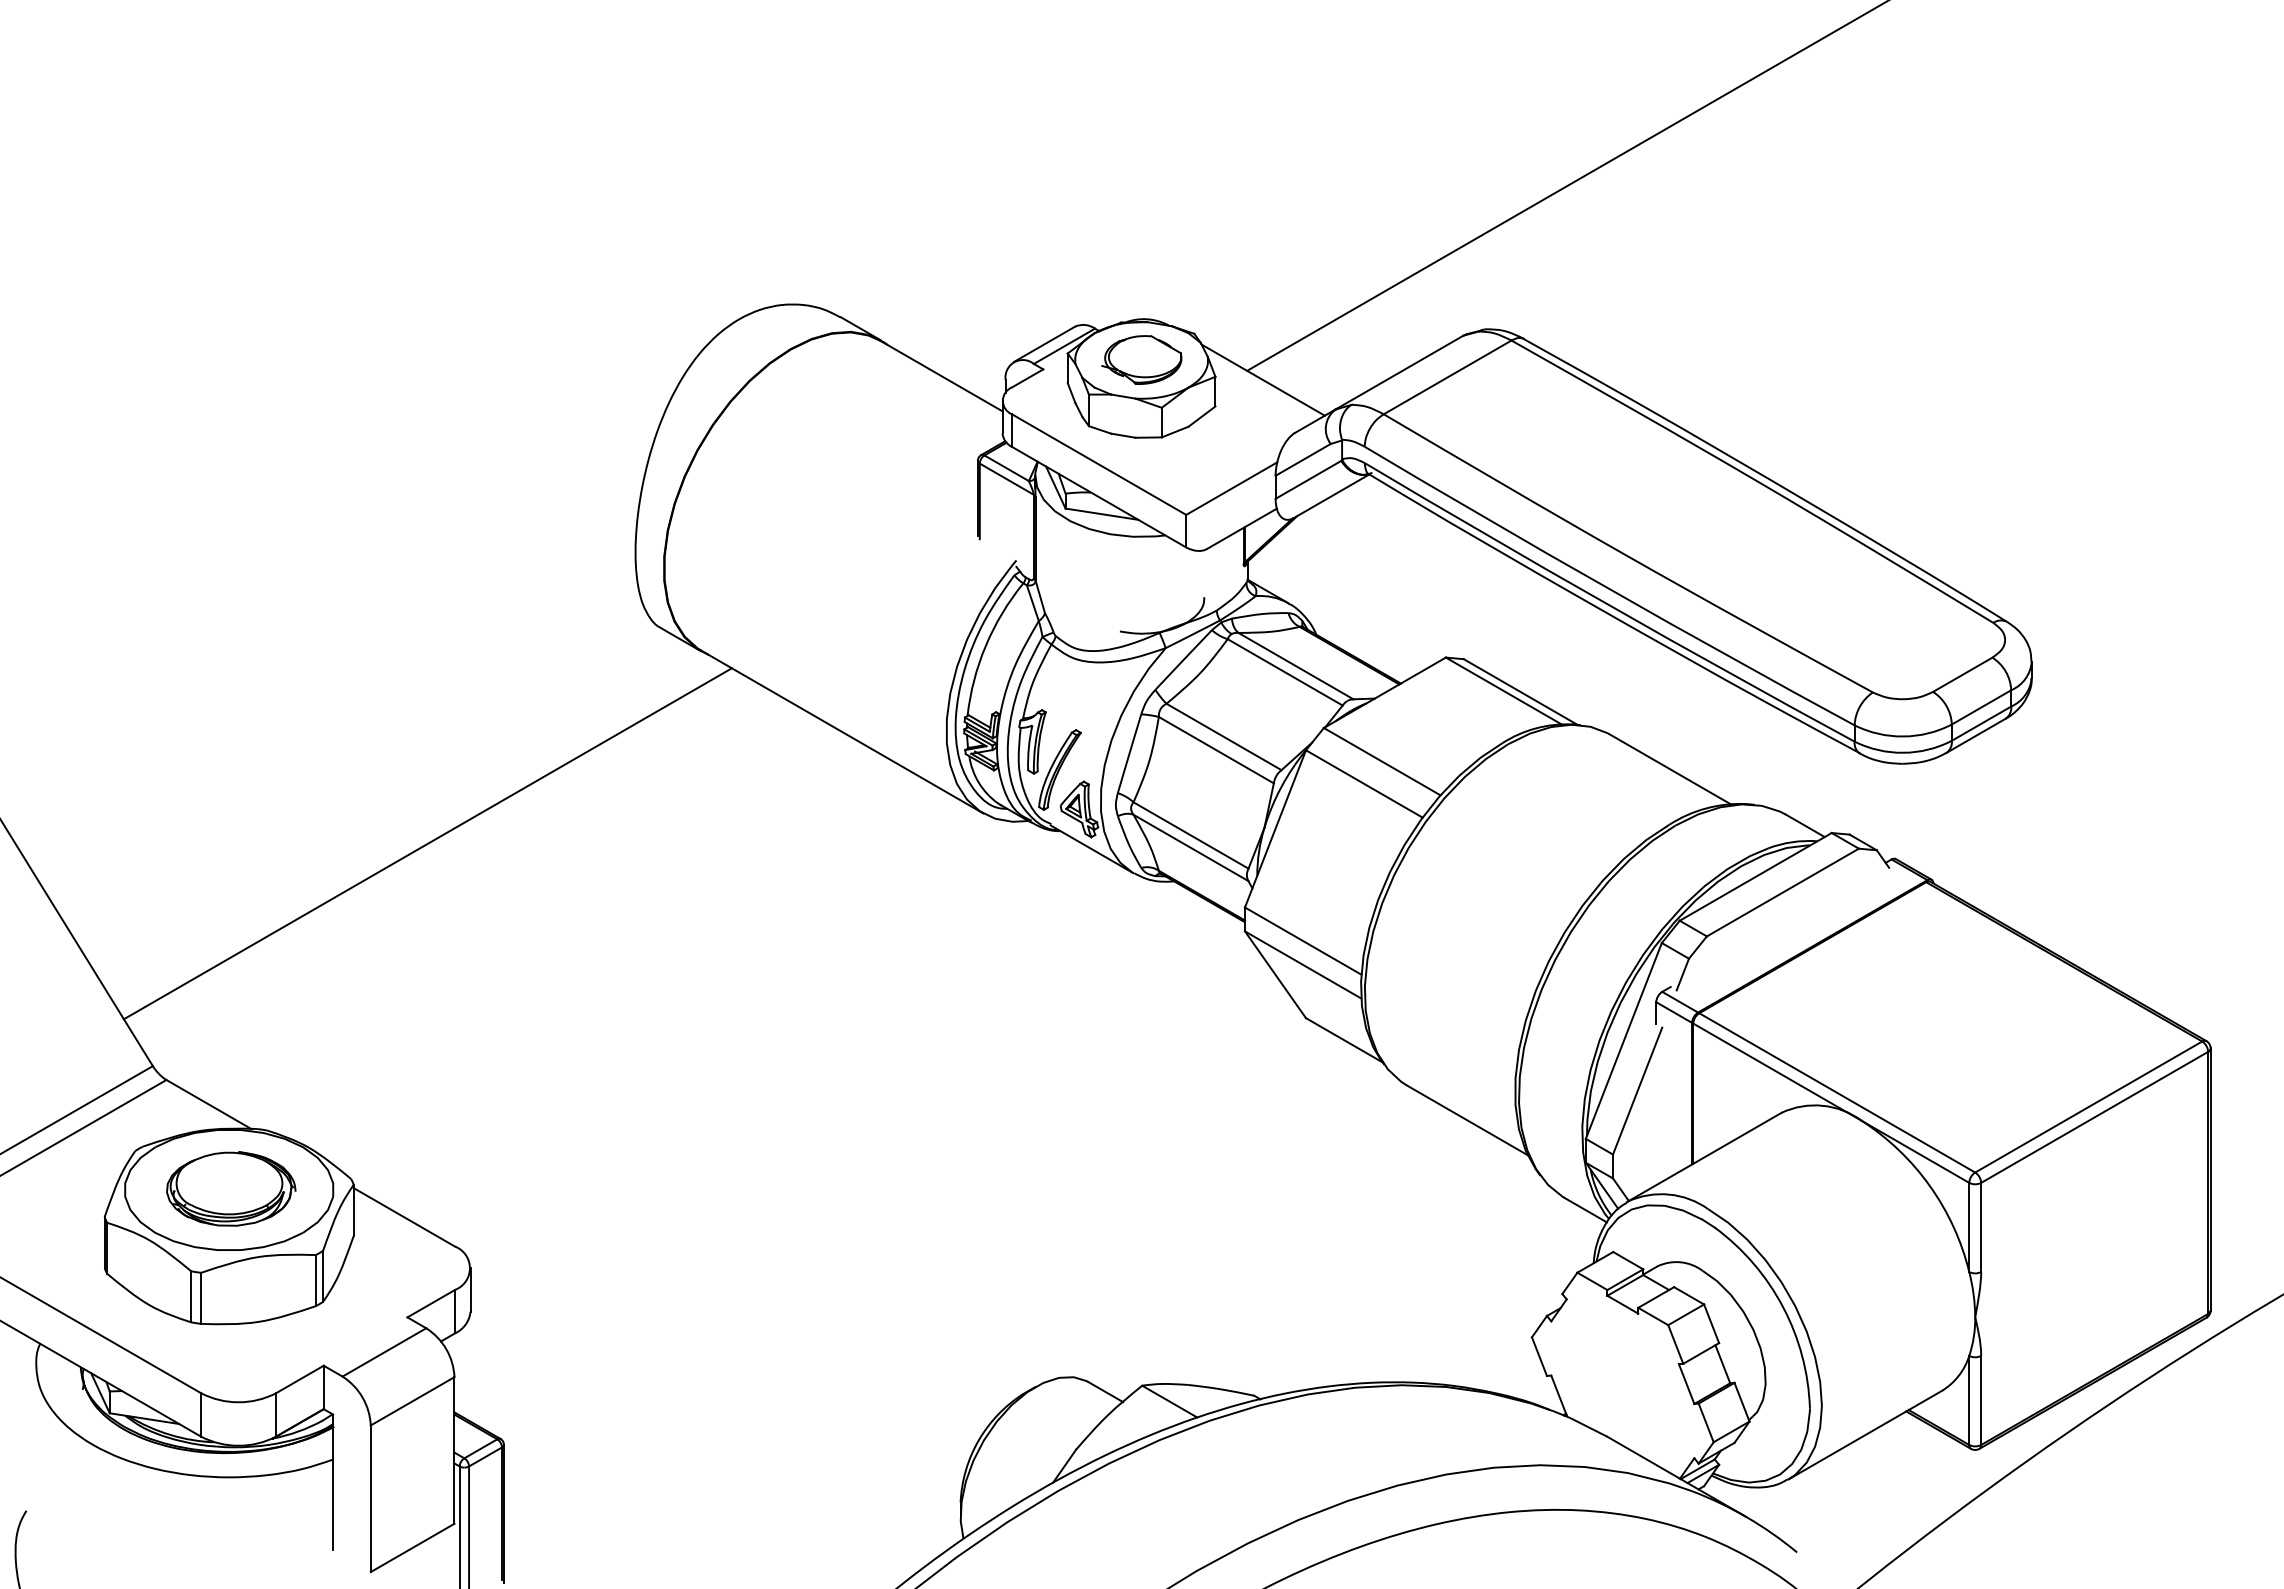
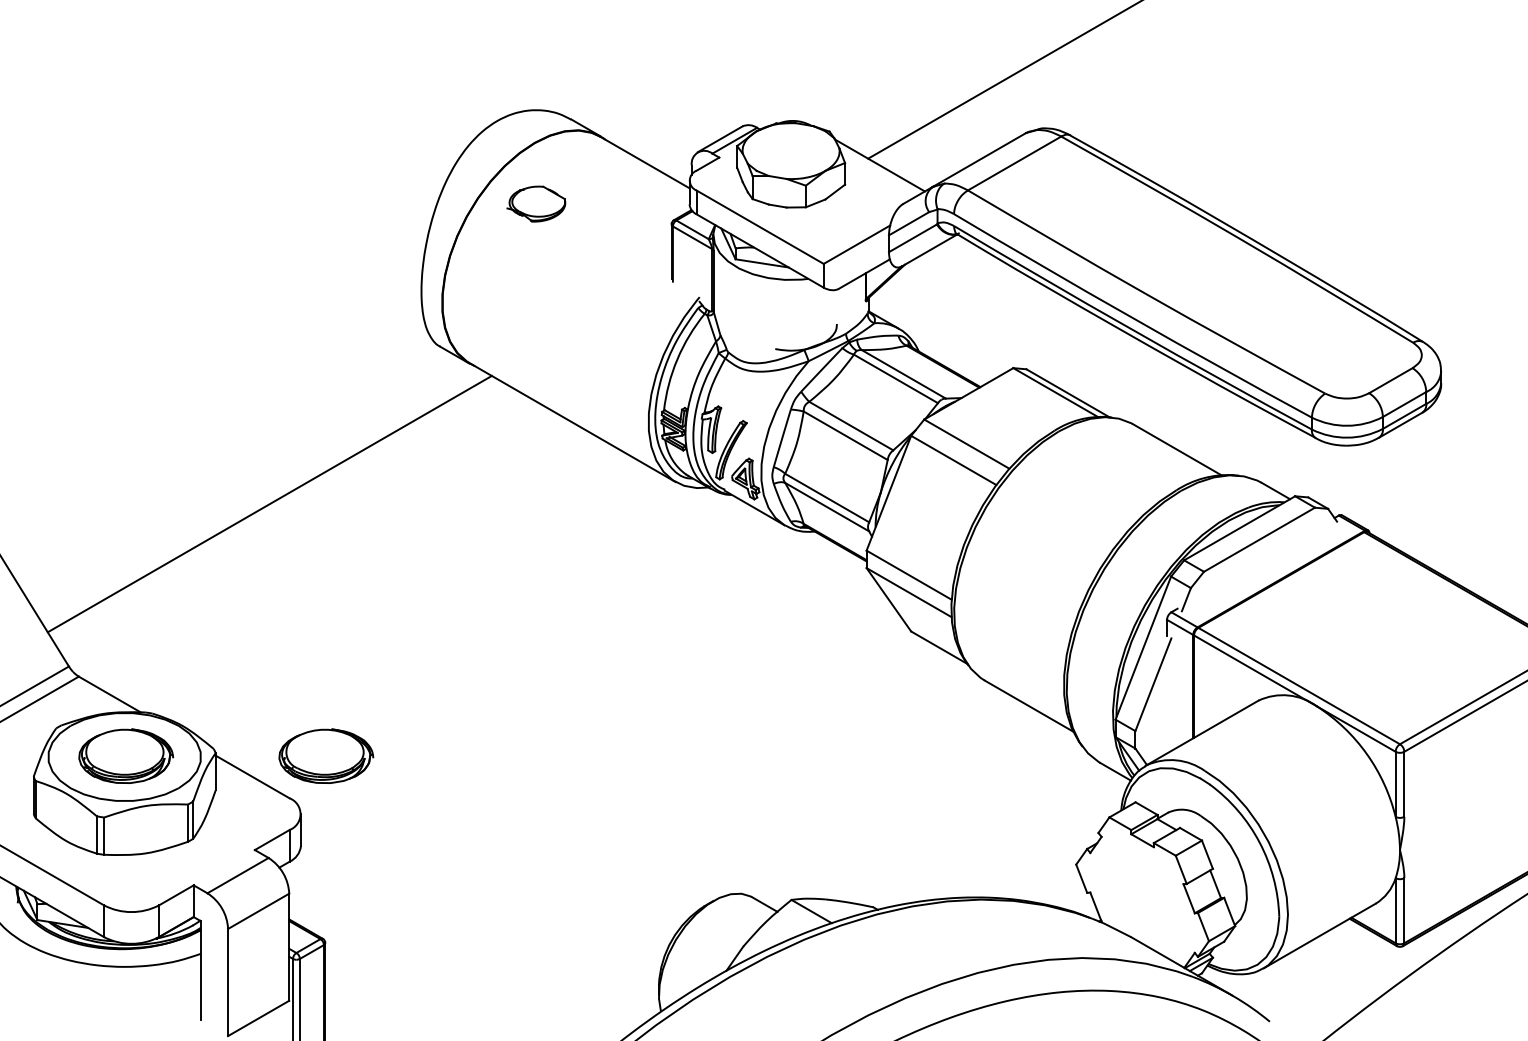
part: (1141, 359) -> (536, 203), moved
part: (505, 1188) -> (326, 755), added

